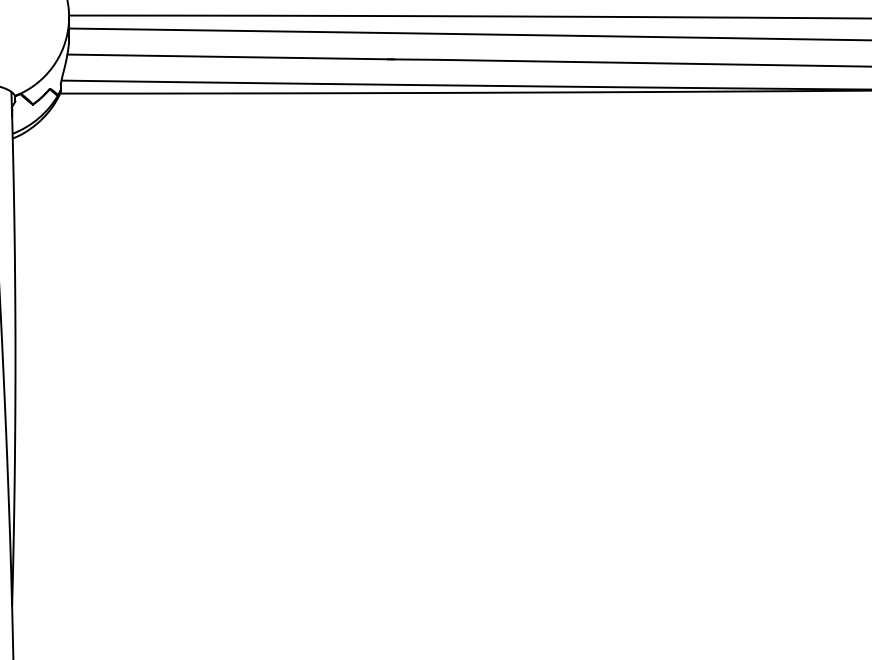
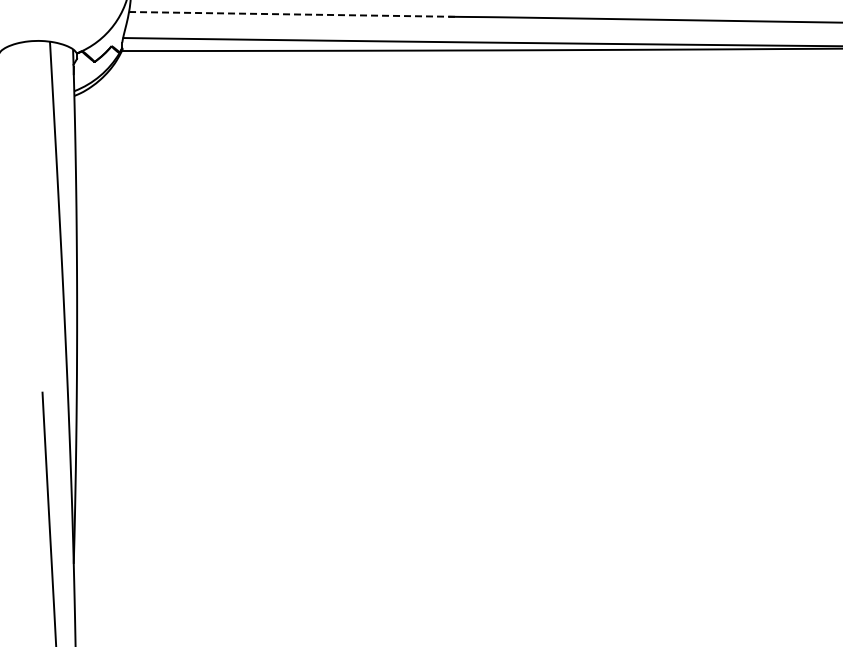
line: (231, 56) -> (293, 13), solid -> dashed

